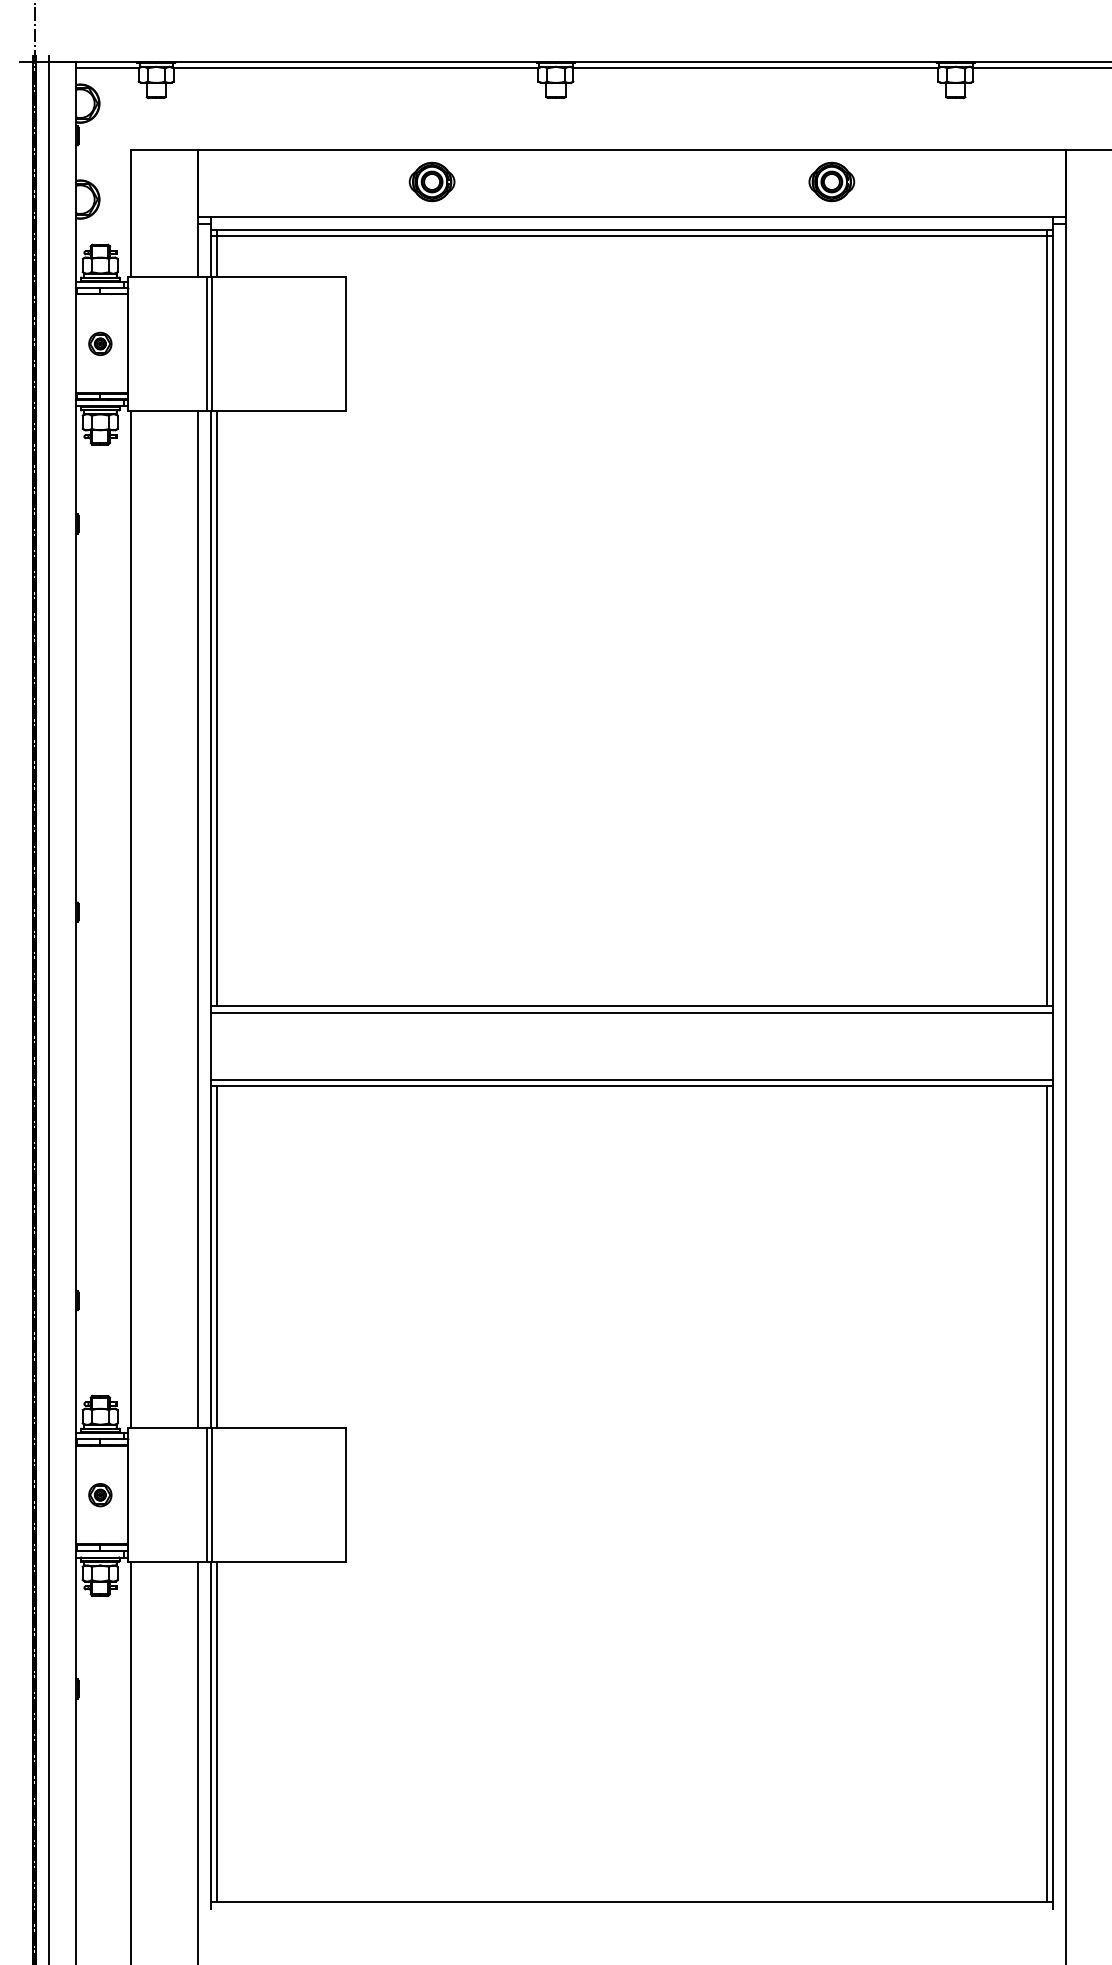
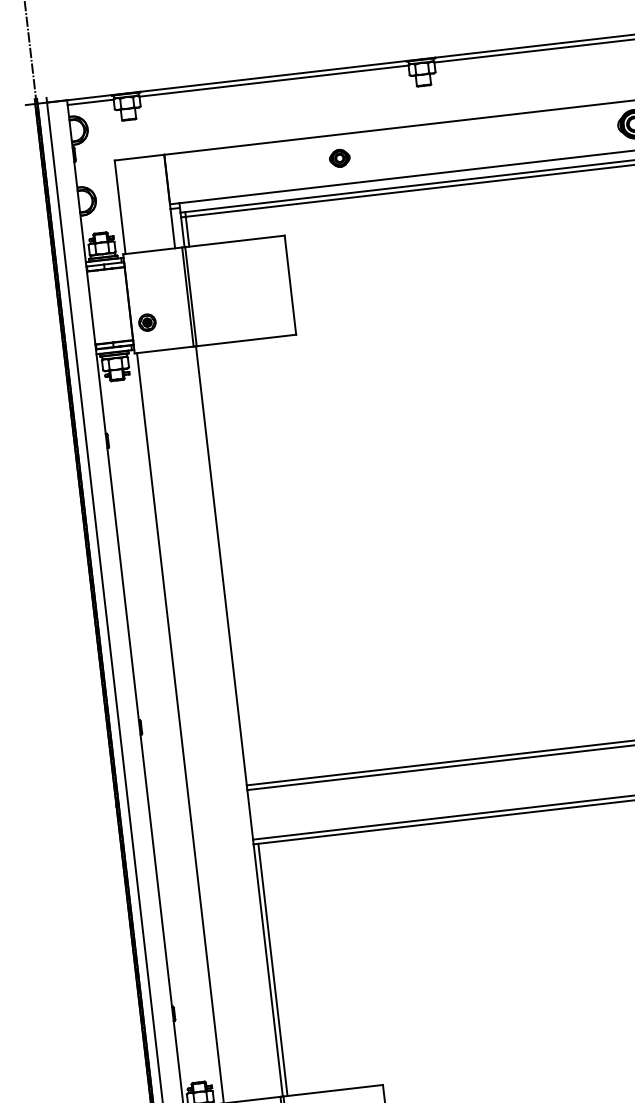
part: (431, 181) -> (339, 158), size x0.6
part: (100, 343) -> (147, 322), moved
line: (217, 708) -> (226, 565), removed
line: (197, 919) -> (229, 722), removed

